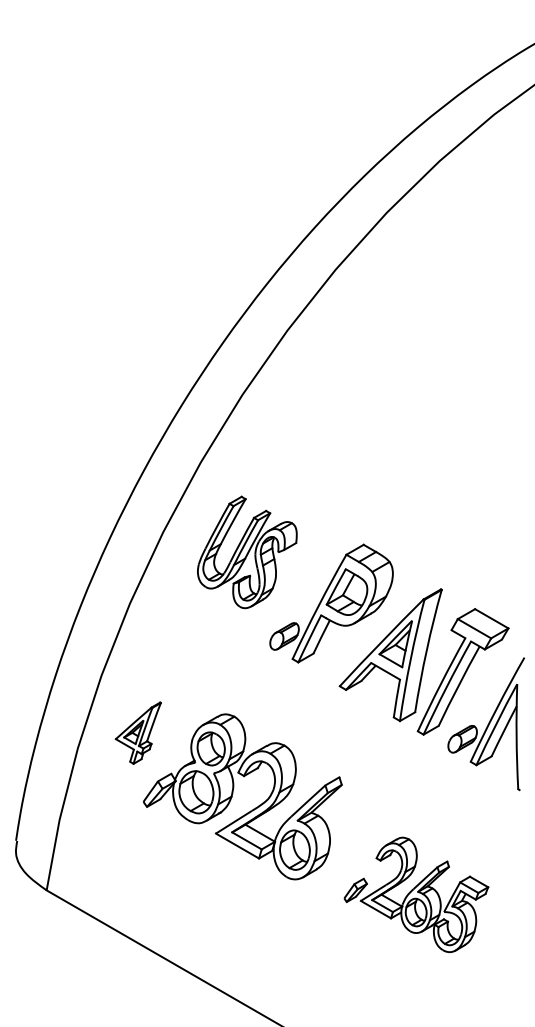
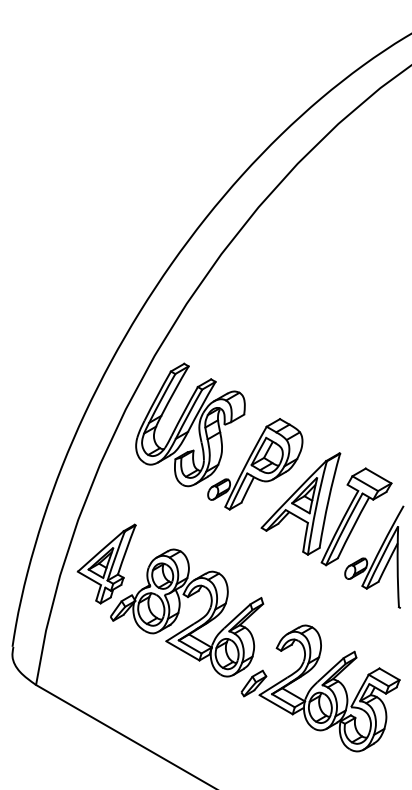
part: (247, 551) -> (190, 424), size x1.43
part: (138, 732) -> (106, 563), size x1.67
part: (416, 894) -> (320, 688), size x1.43

